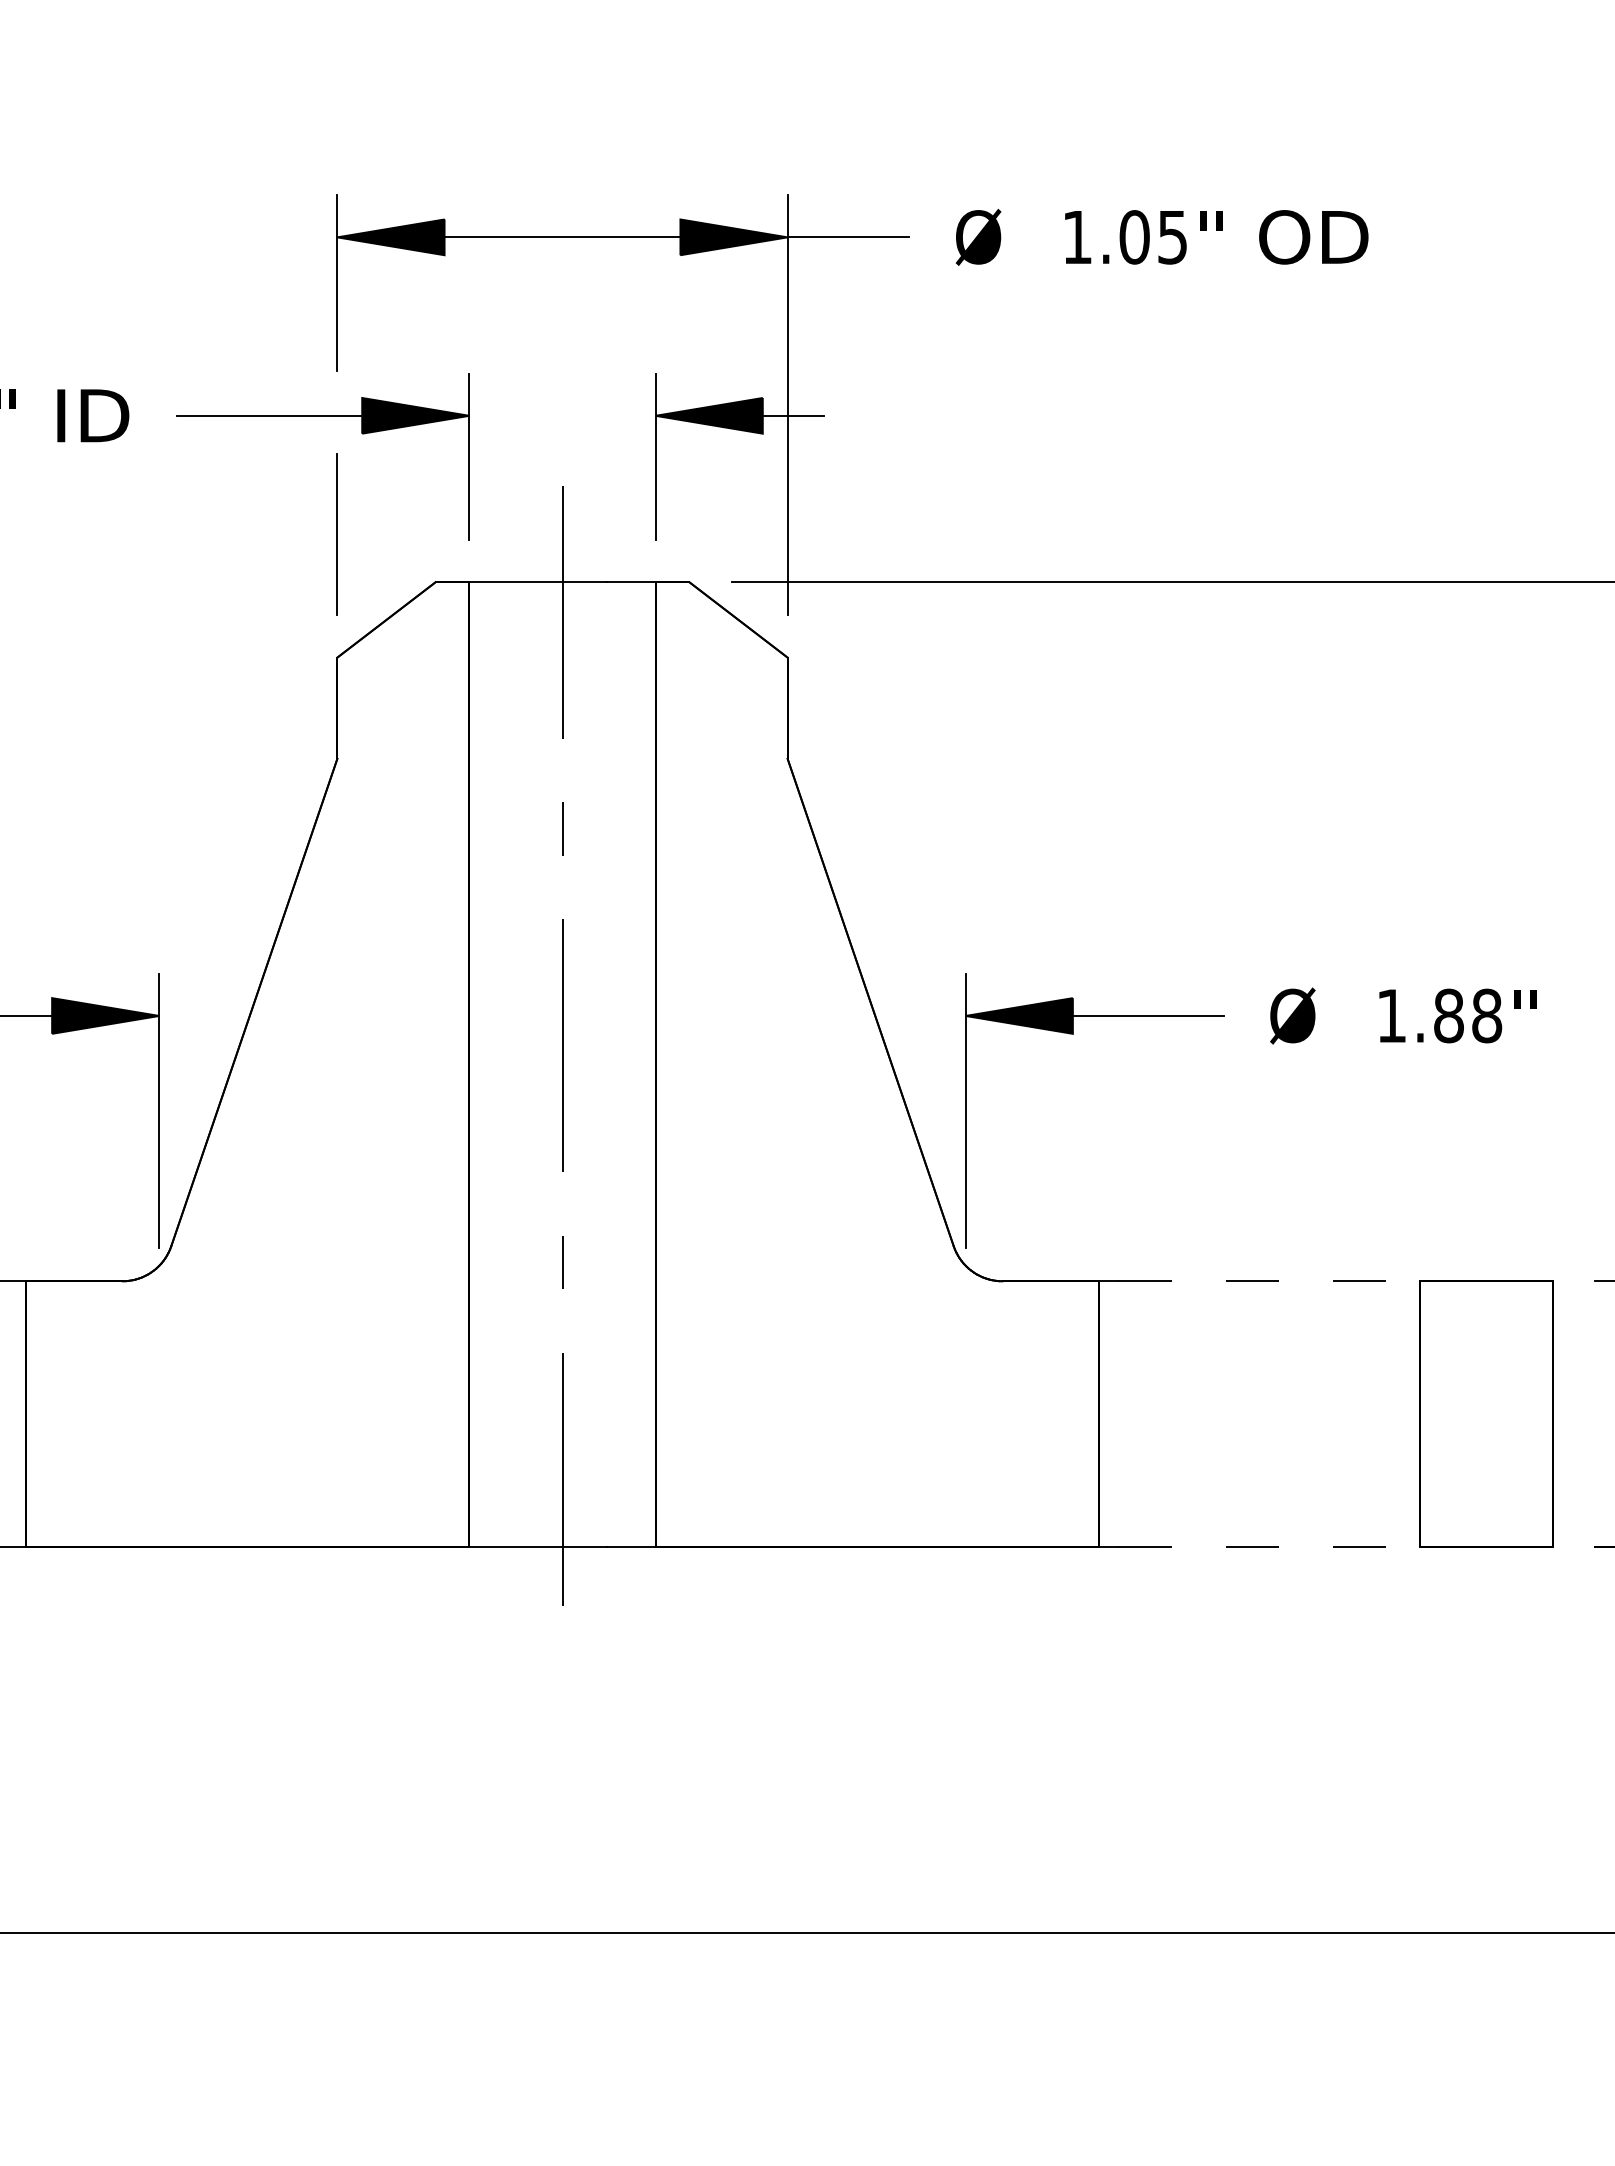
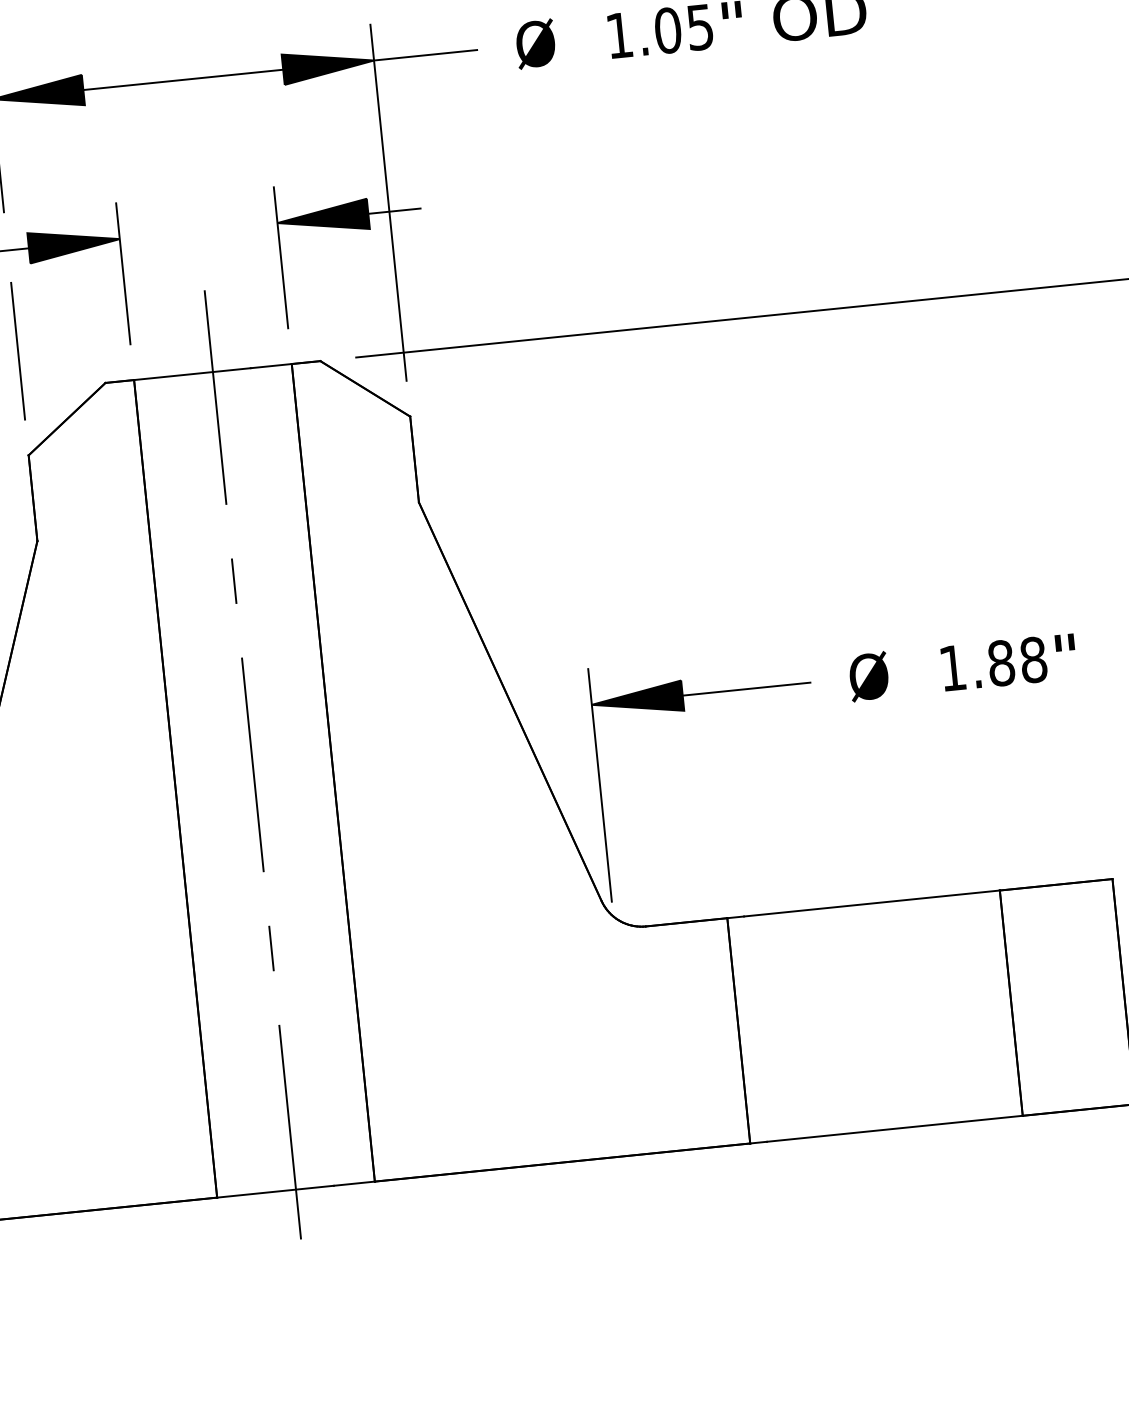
line: (1269, 1281) -> (872, 903), dashed -> solid
line: (1269, 1547) -> (895, 1129), dashed -> solid

